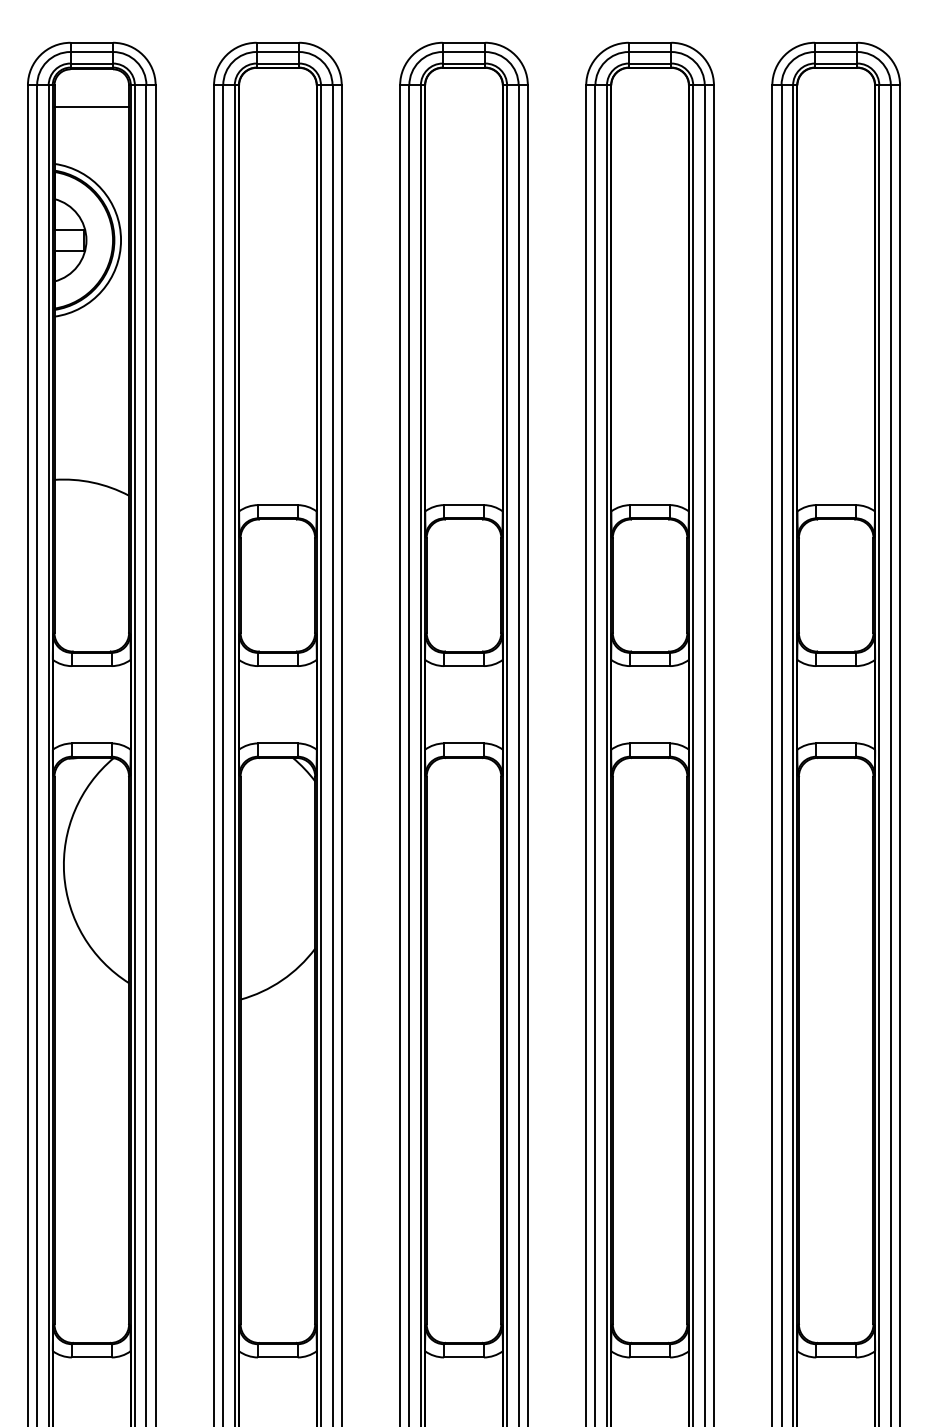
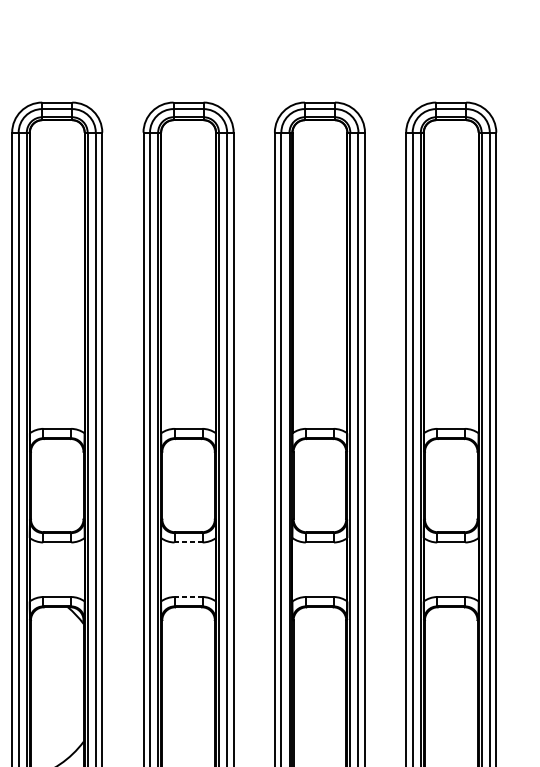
line: (463, 666) -> (188, 542), solid -> dashed
line: (463, 743) -> (188, 597), solid -> dashed

